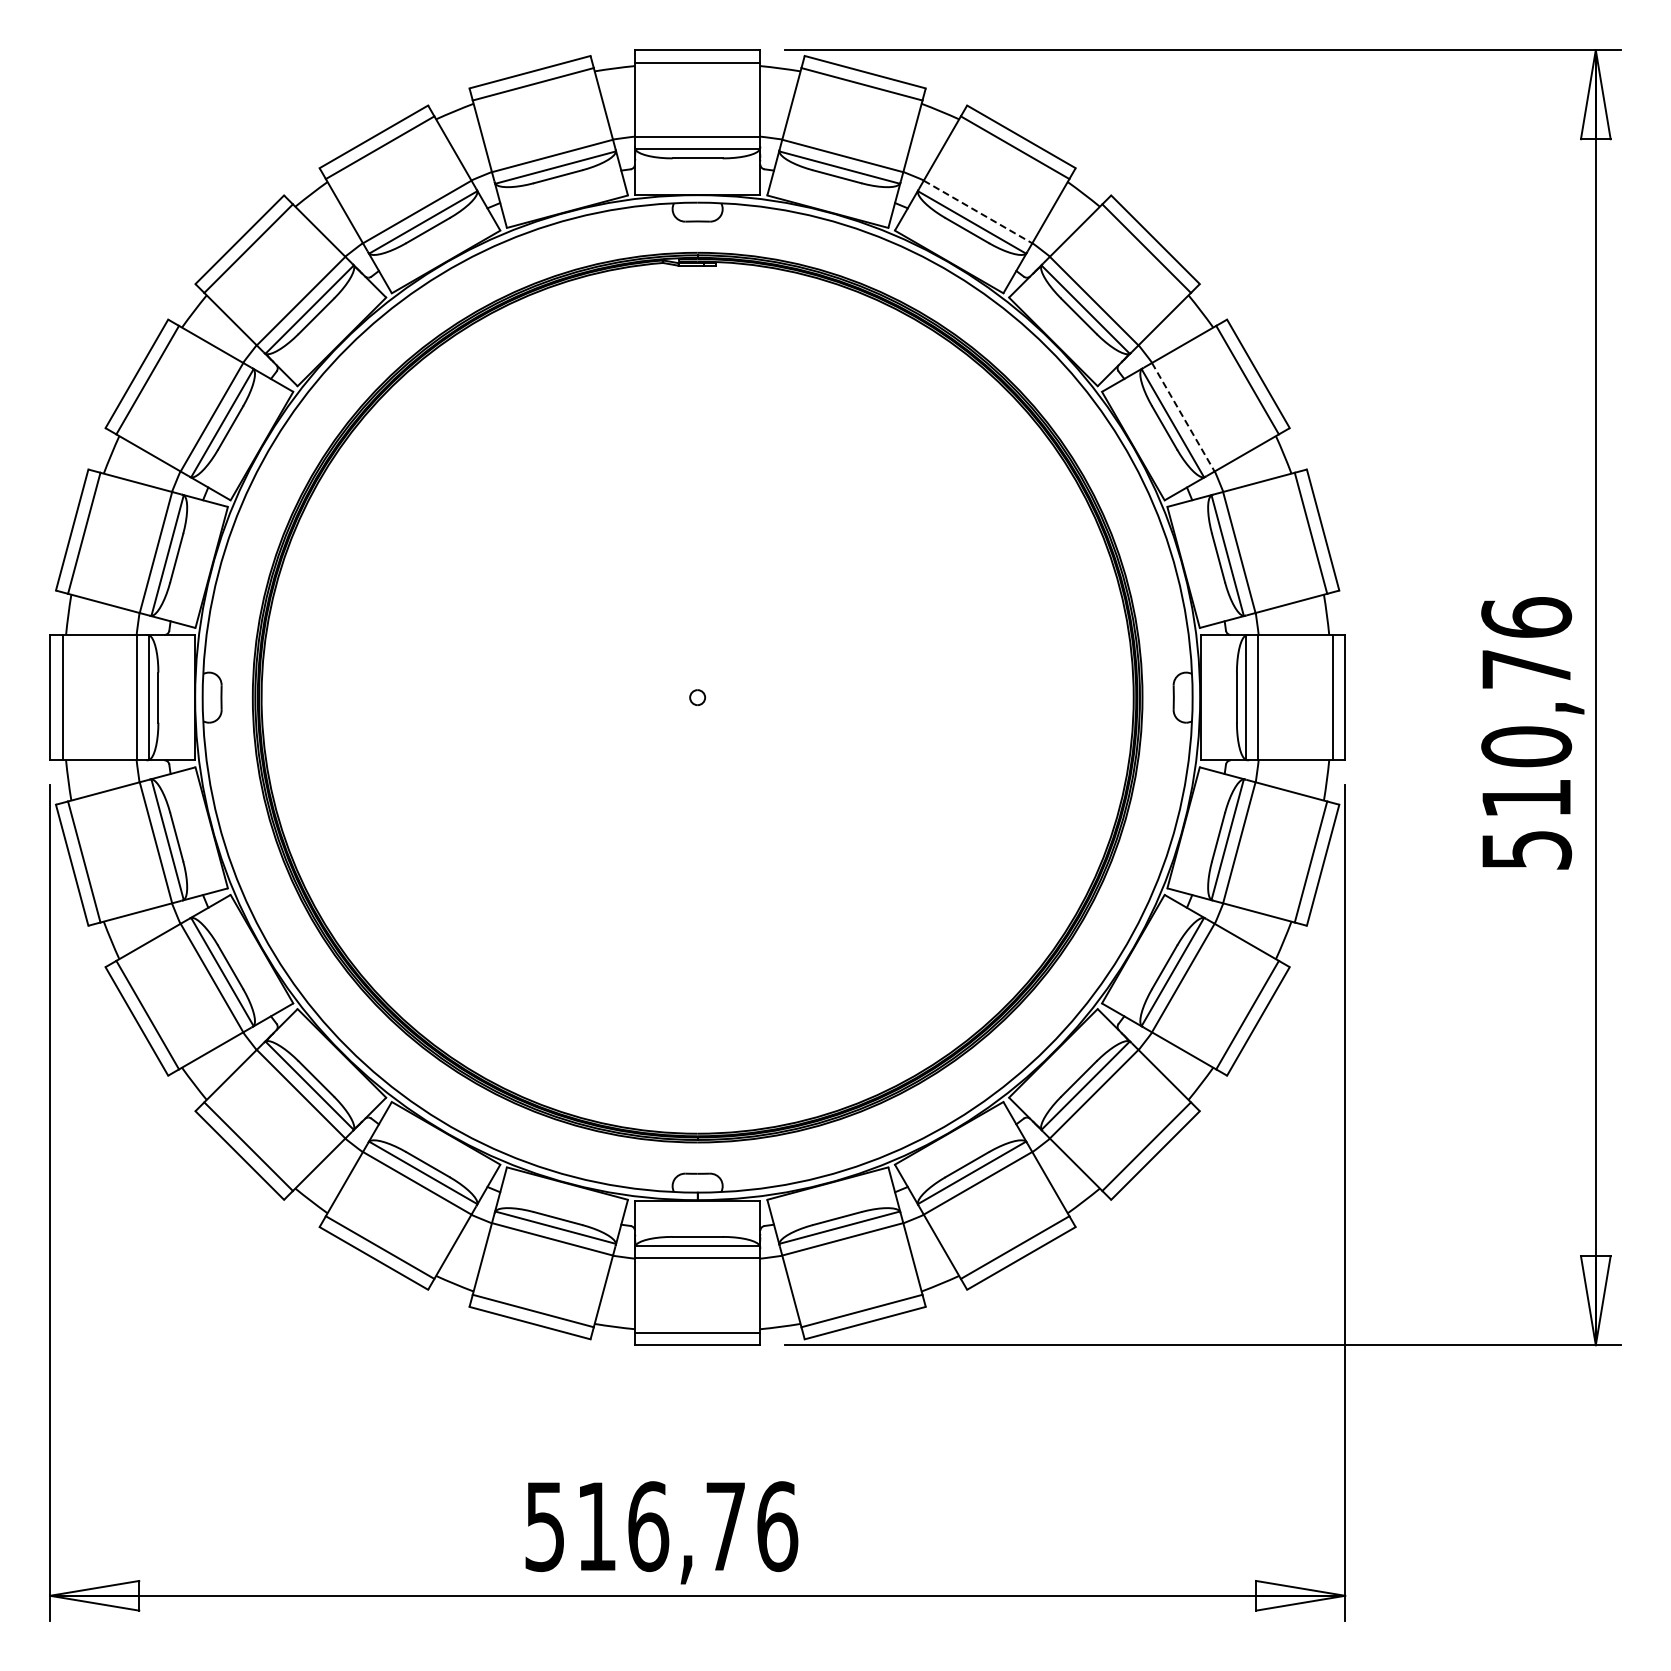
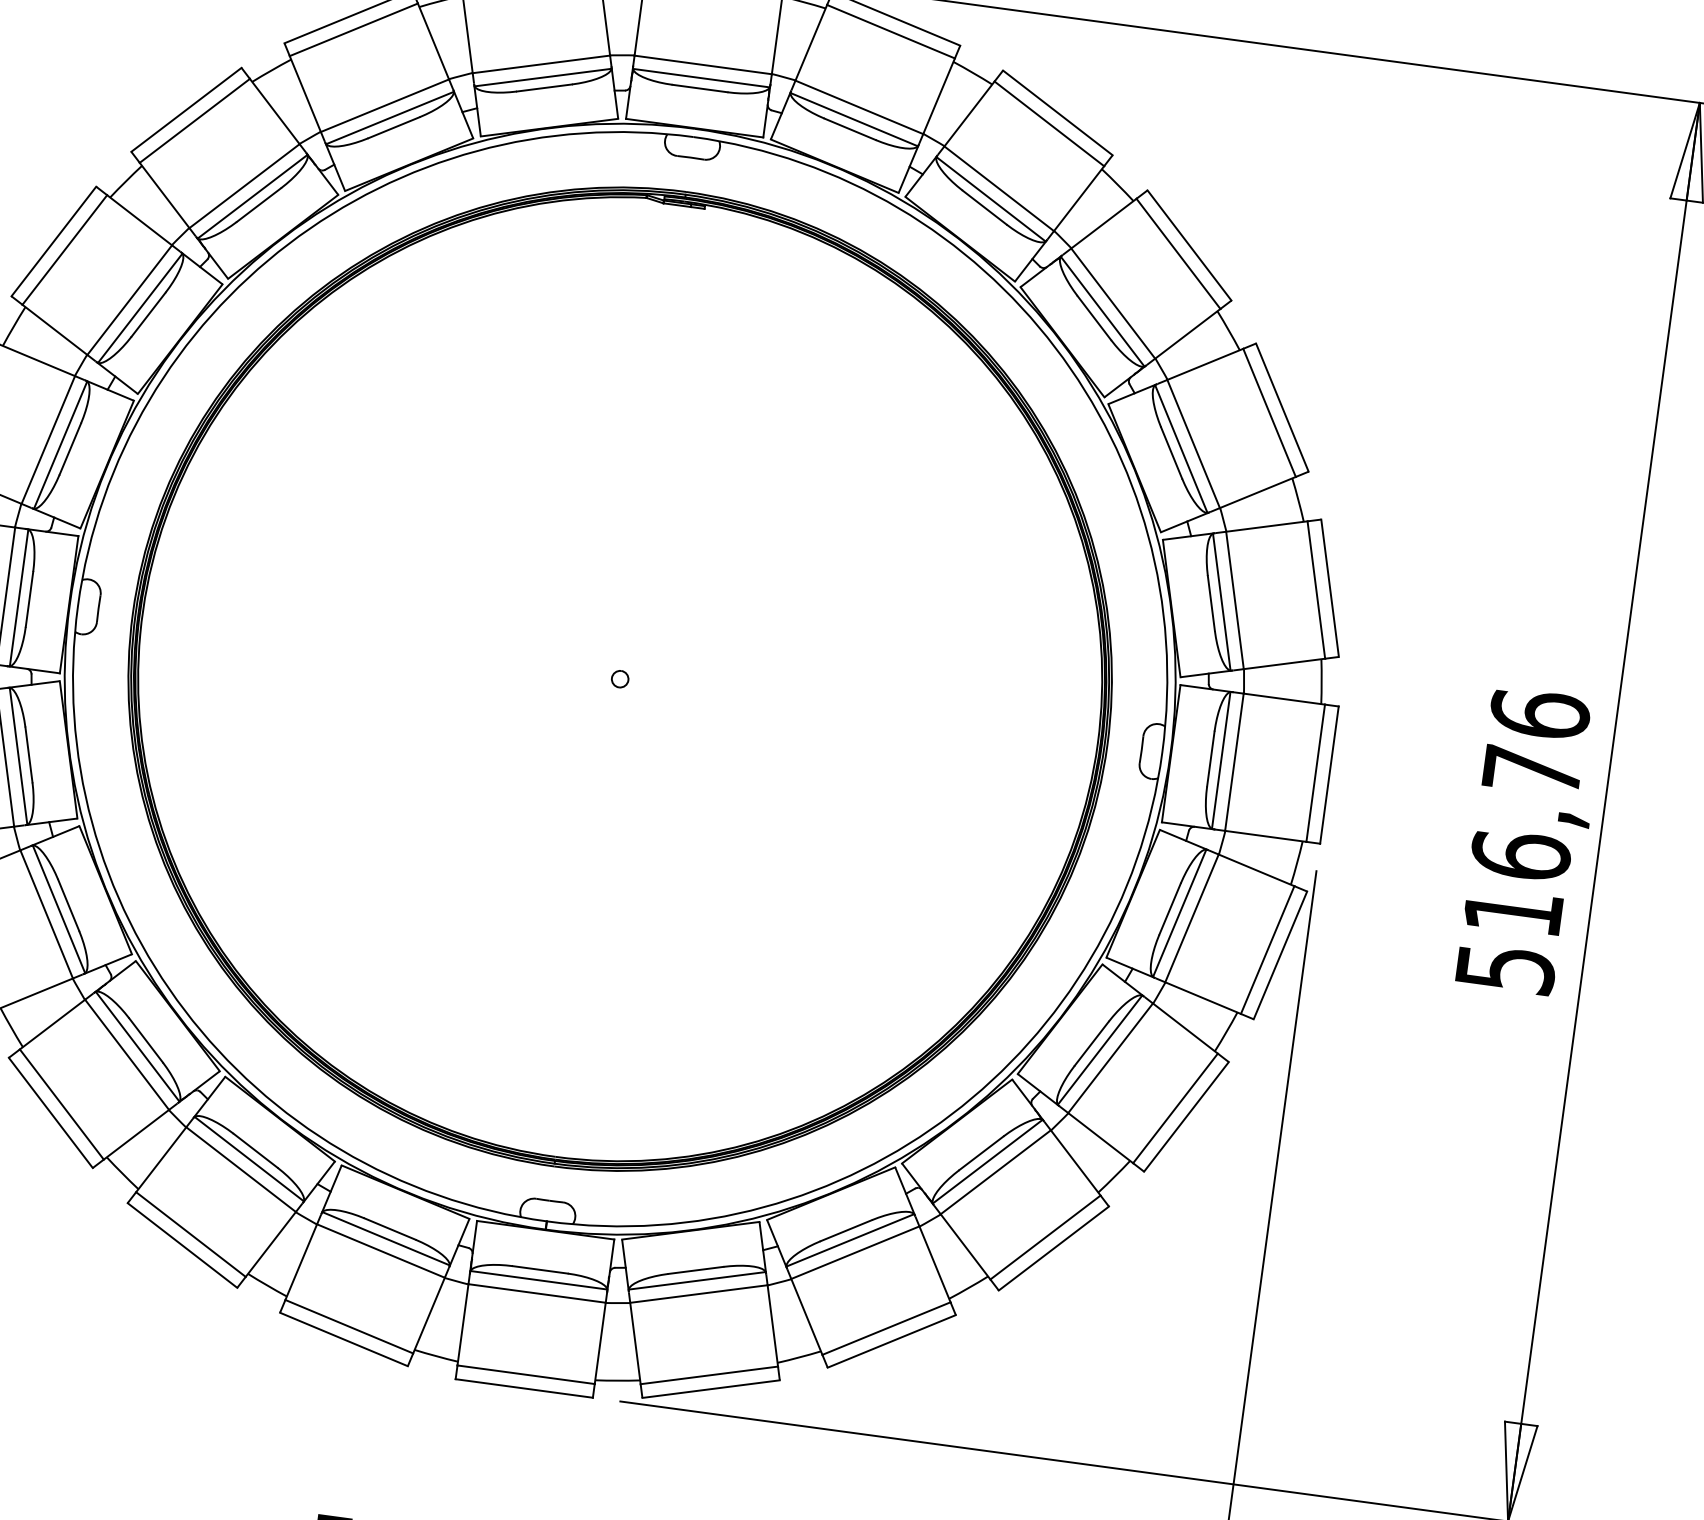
line: (978, 212) -> (999, 189), dashed -> solid
line: (1183, 417) -> (1193, 444), dashed -> solid
text: (1526, 746) -> (1520, 855), 510,76 -> 516,76

